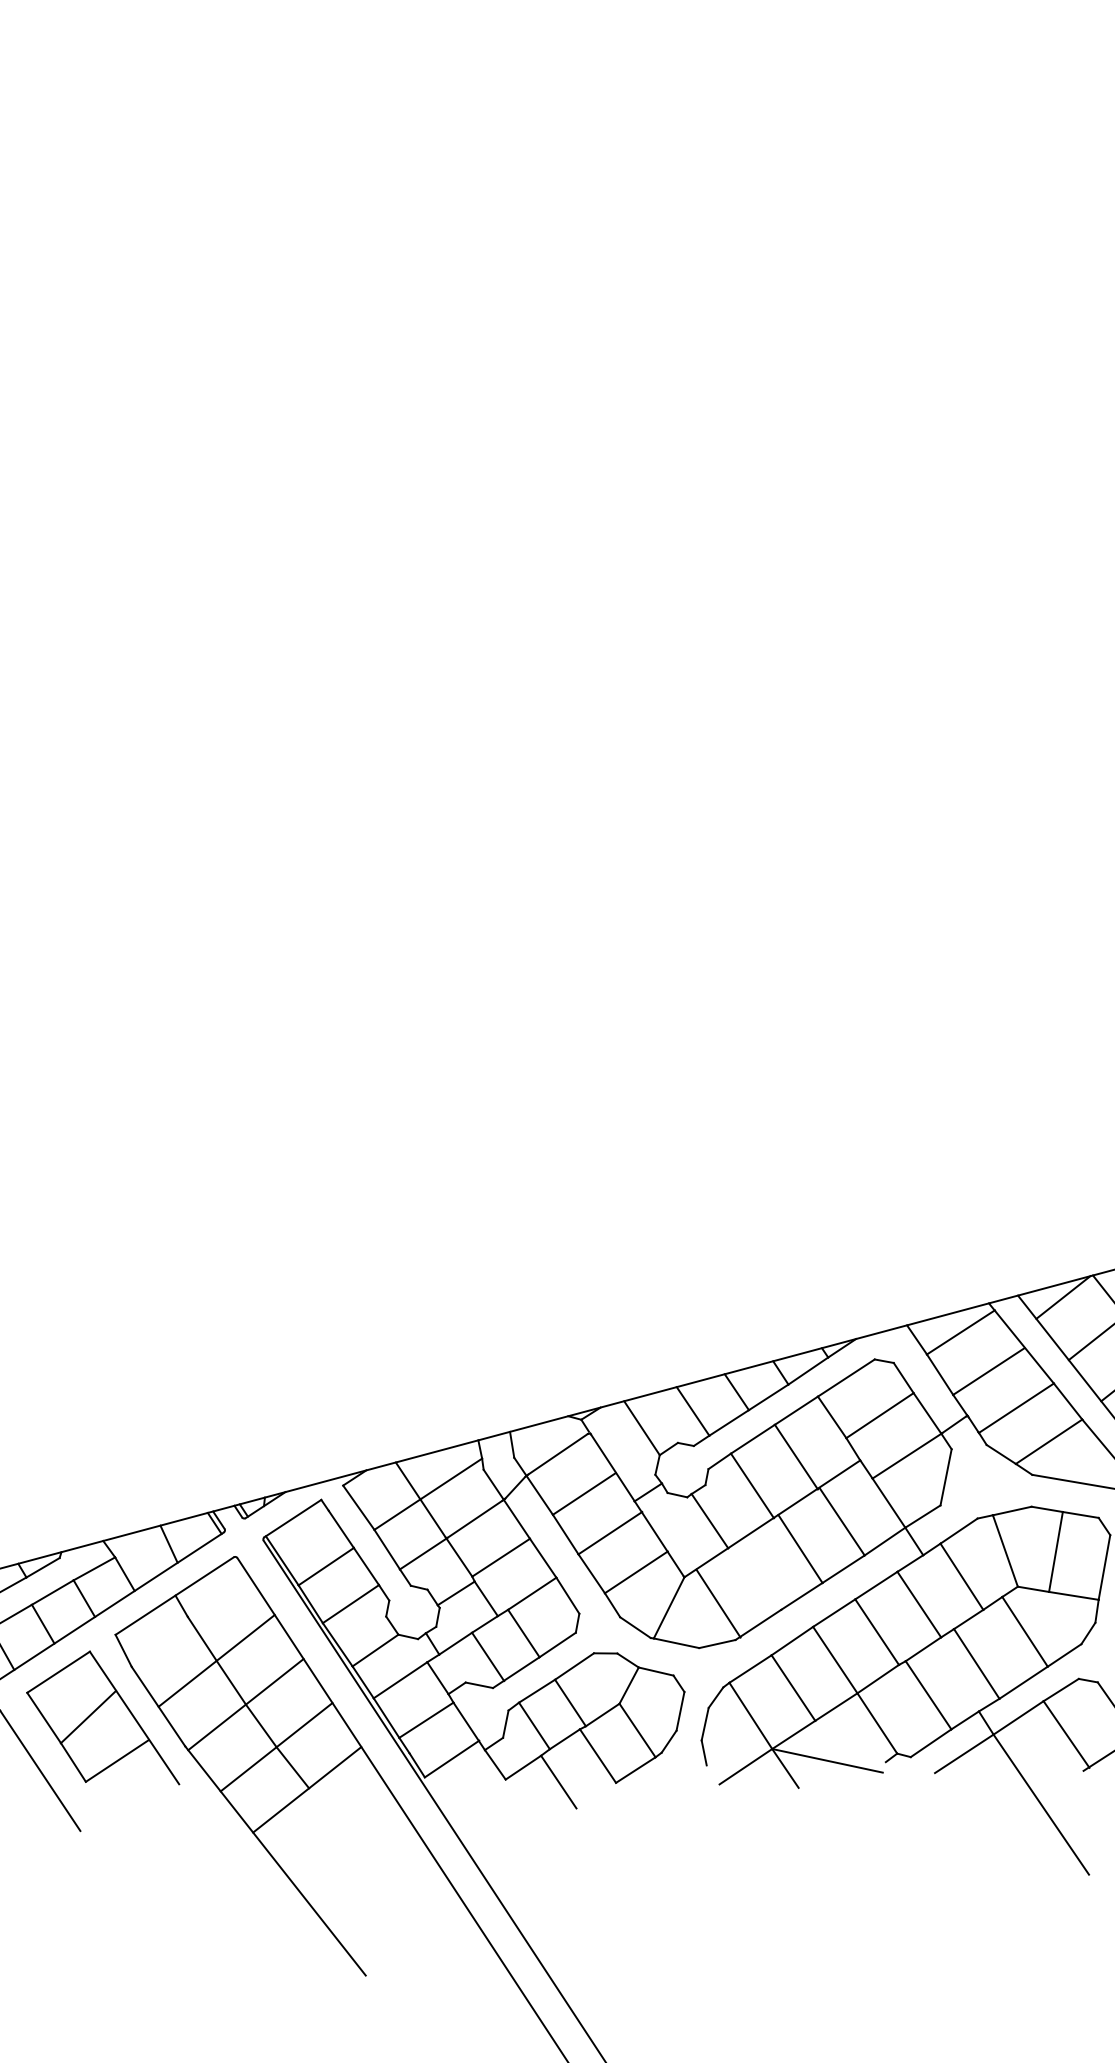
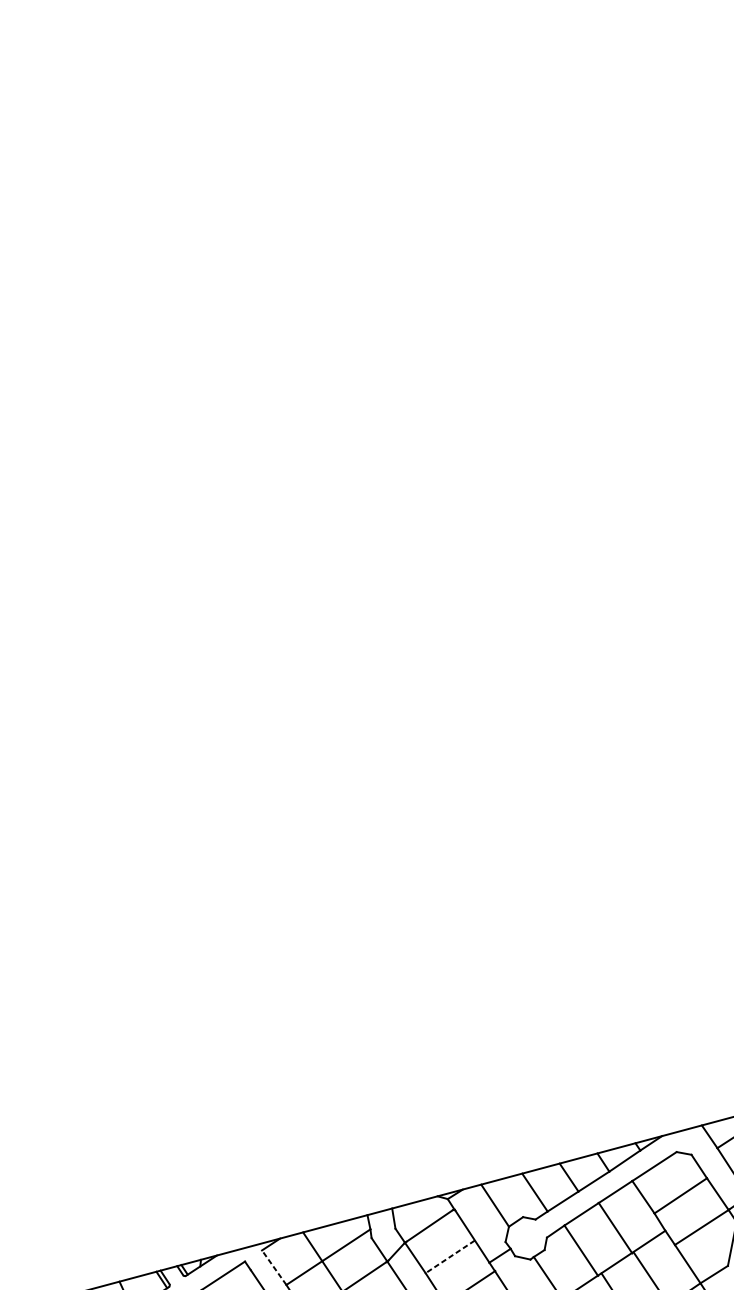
line: (584, 1493) -> (450, 1256), solid -> dashed
line: (358, 1507) -> (273, 1267), solid -> dashed

